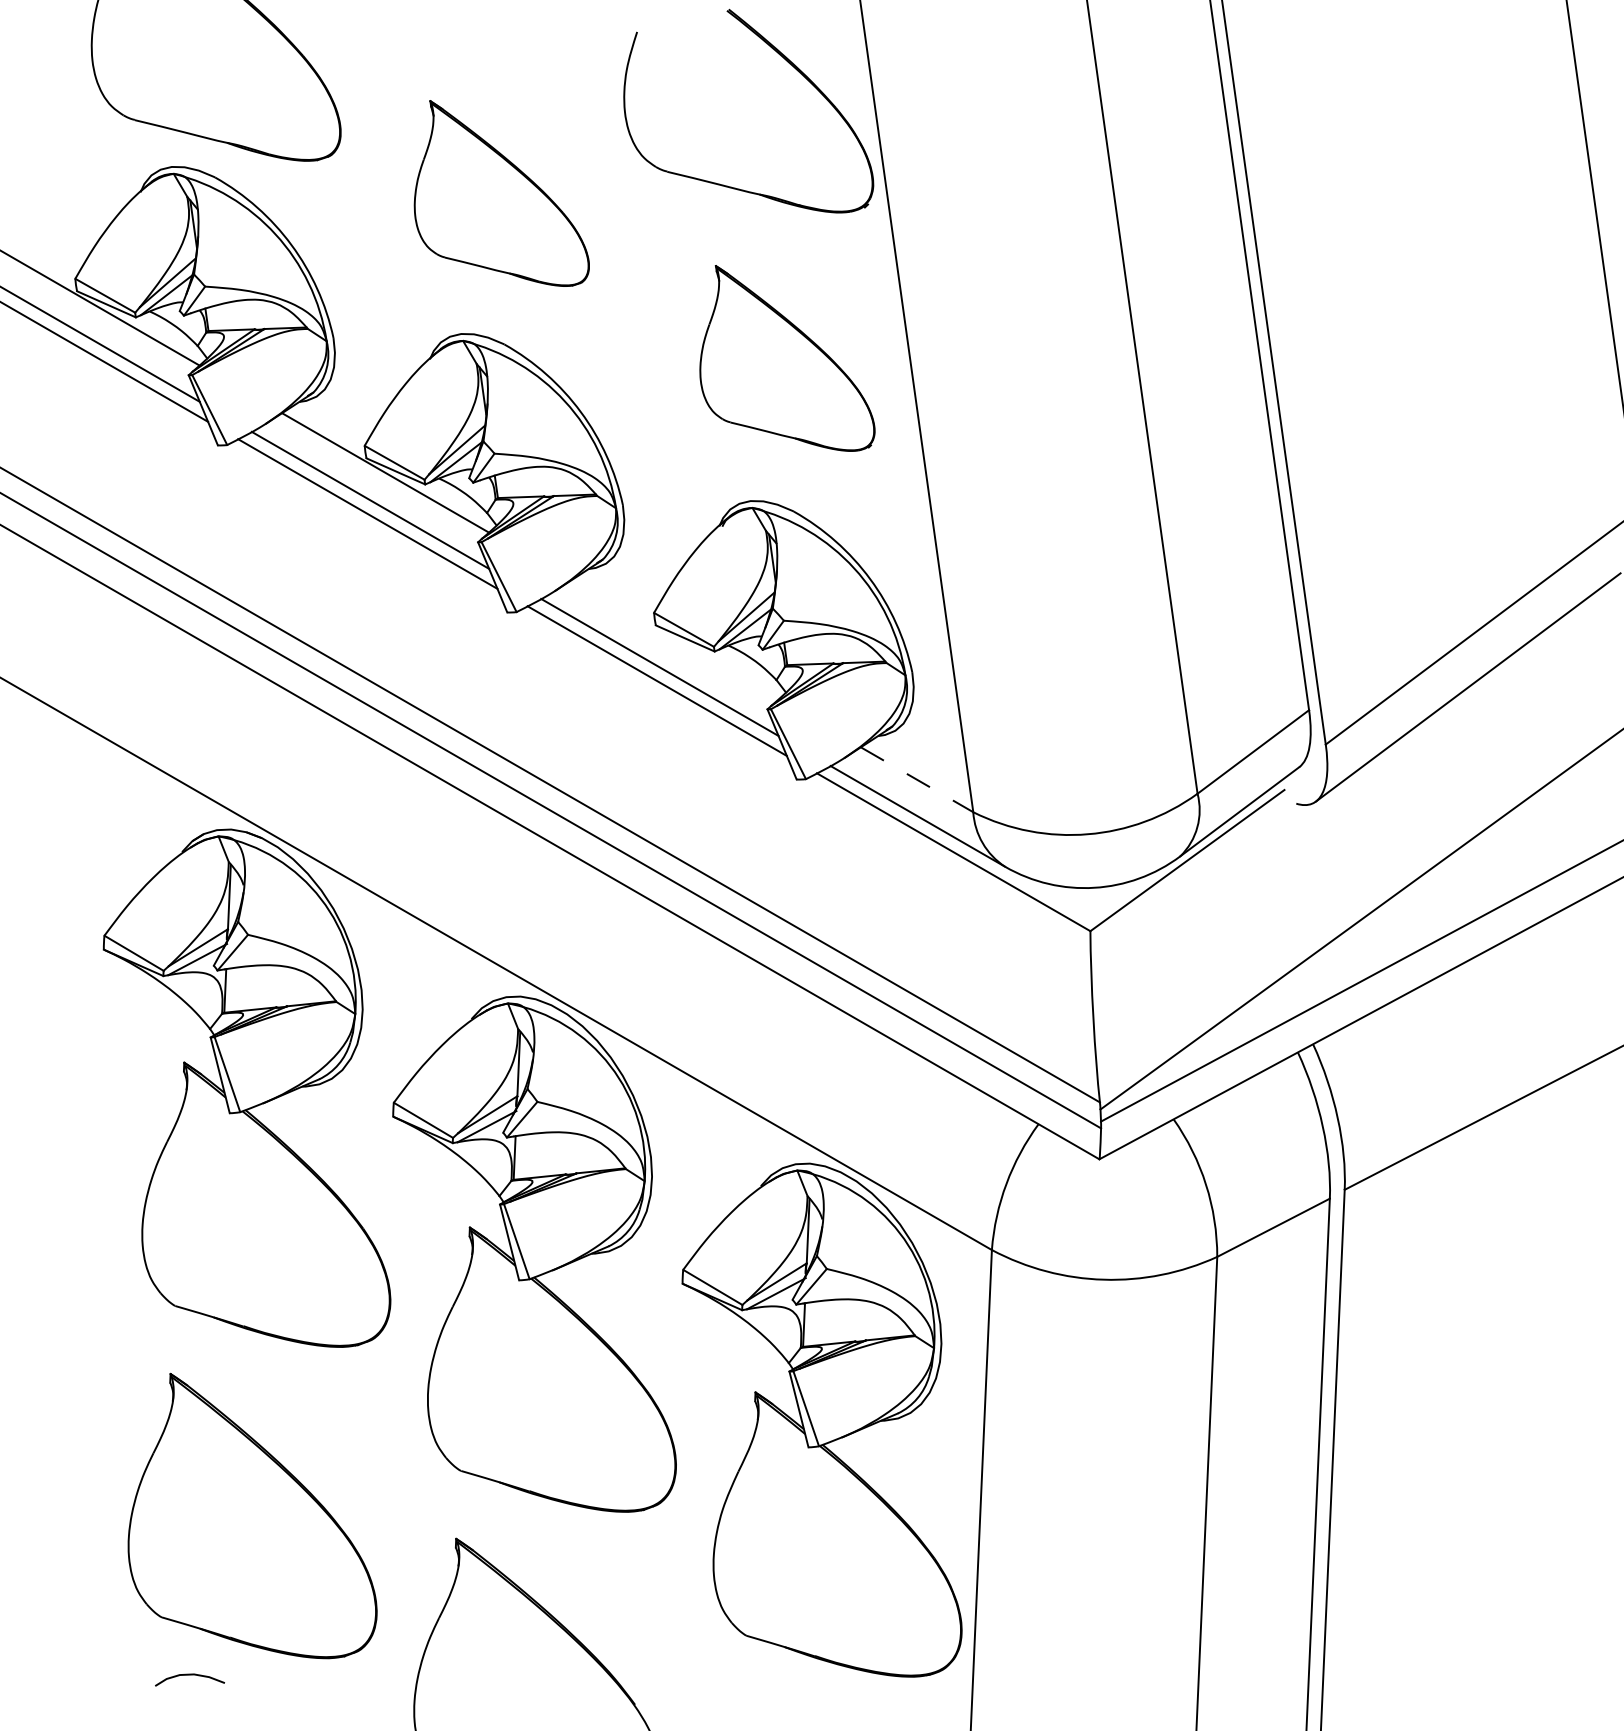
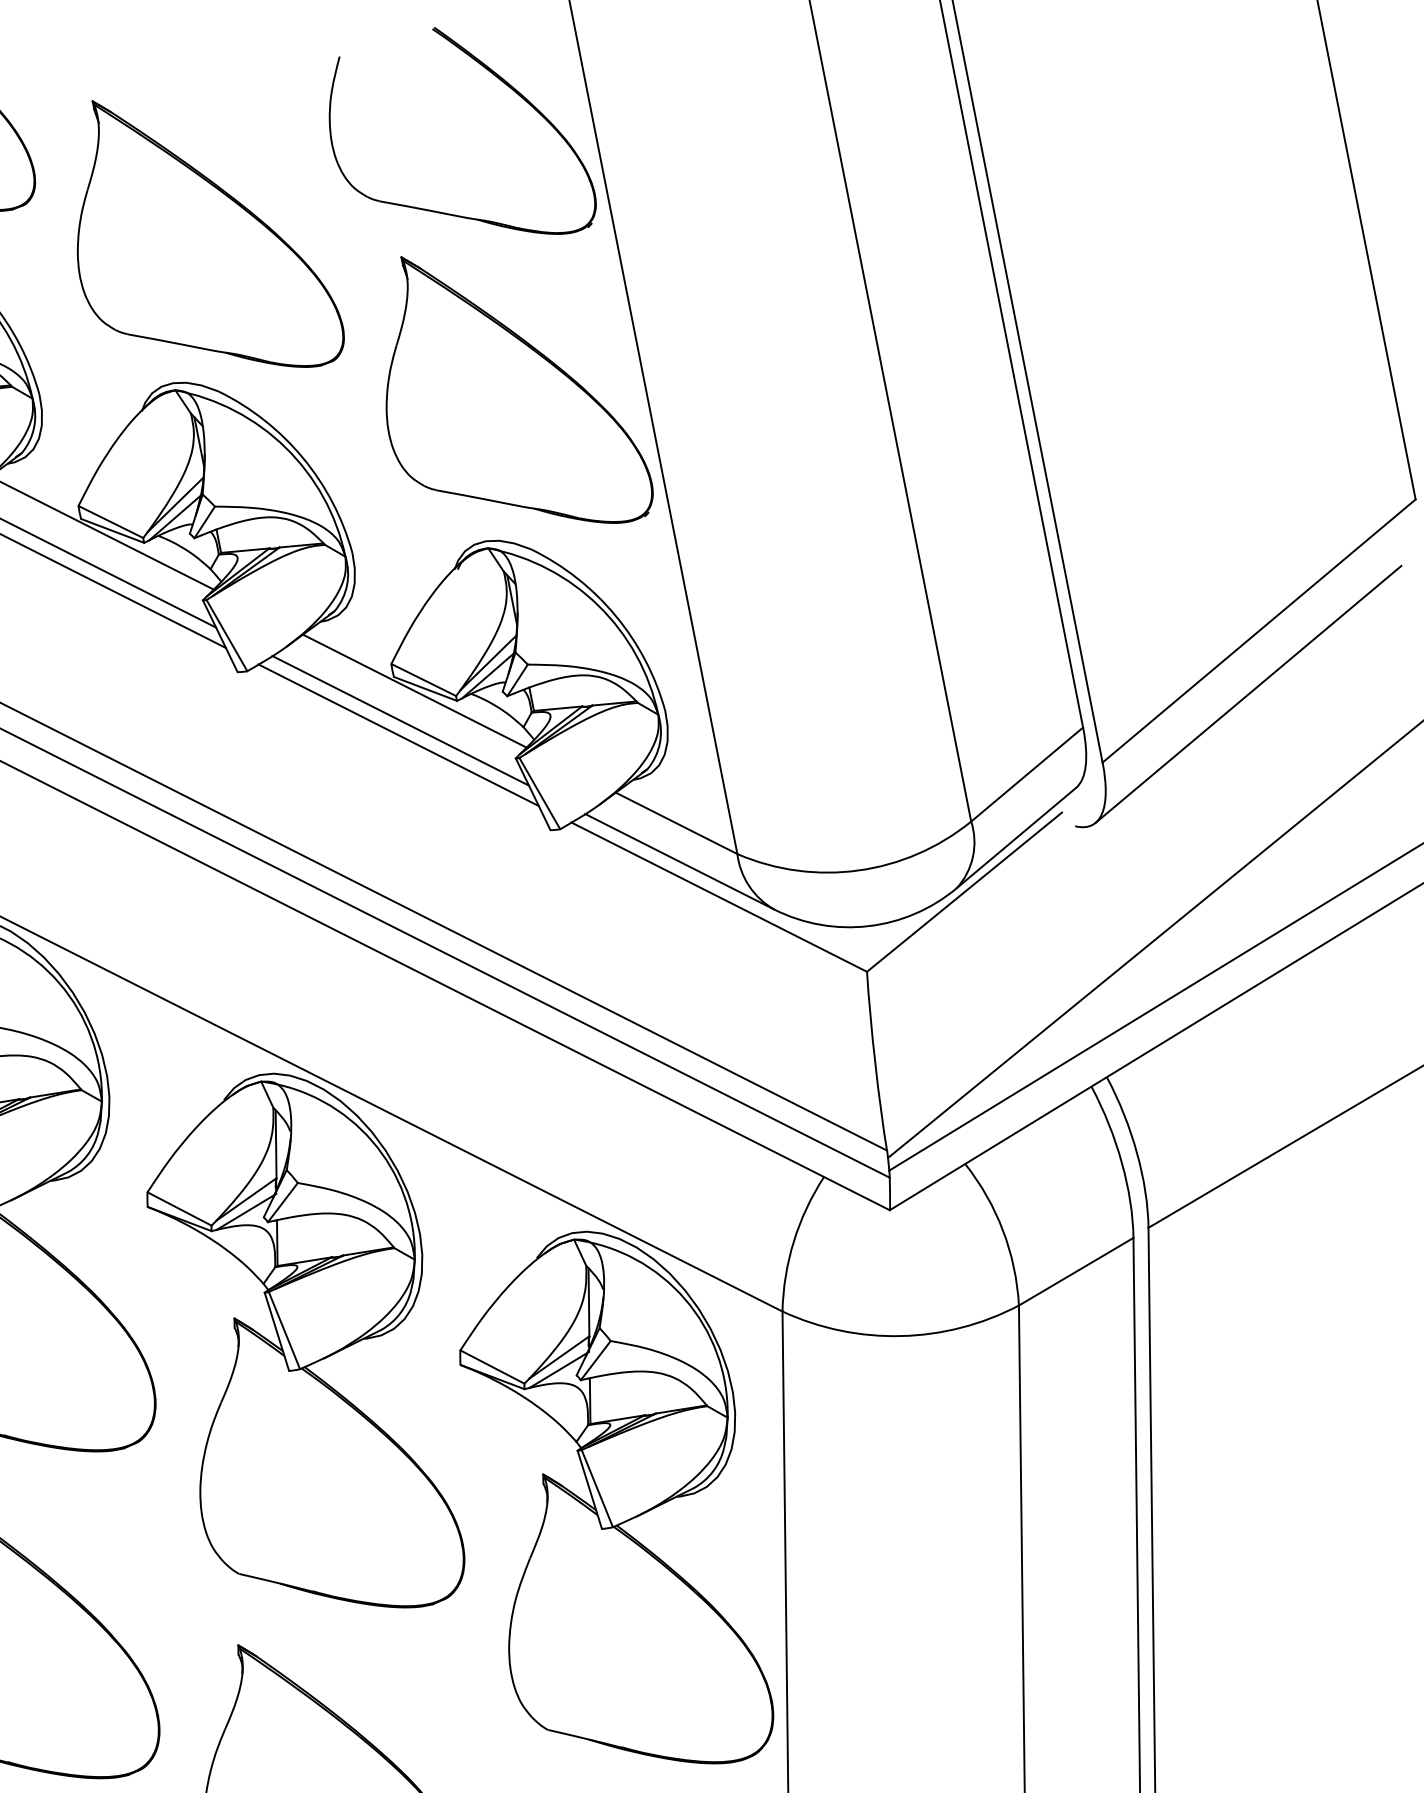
part: (501, 193) -> (207, 233), size x1.43
part: (787, 358) -> (516, 389), size x1.43
line: (674, 639) -> (414, 690), added
line: (917, 779) -> (677, 823), dashed -> solid

